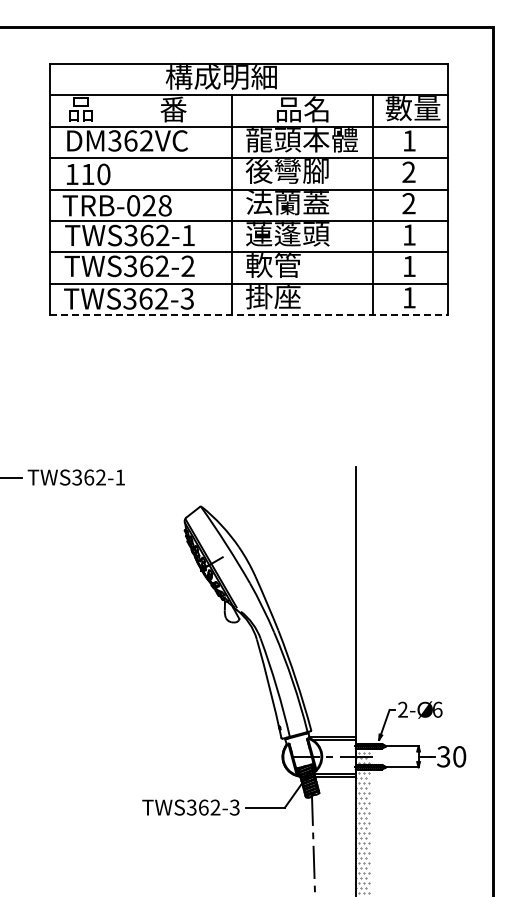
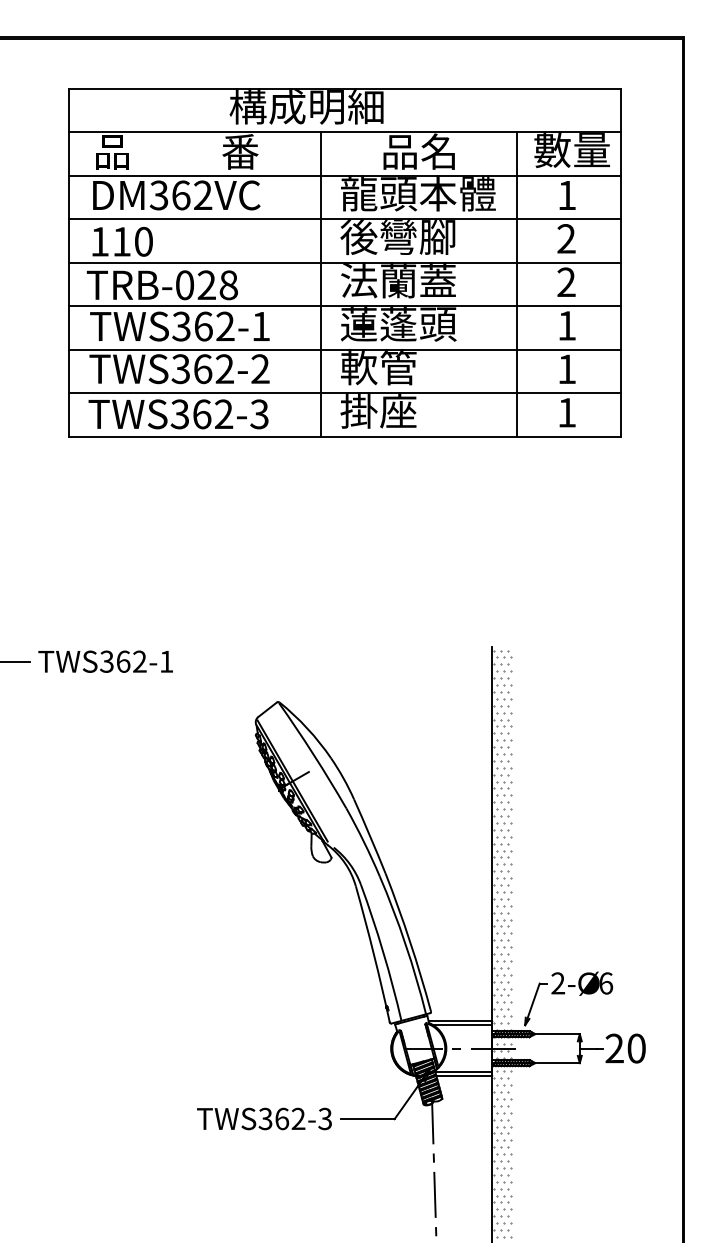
line: (249, 315) -> (345, 437), dashed -> solid
hatch: (362, 606) -> (502, 840), added
text: (443, 756) -> (614, 1048), 30 -> 20

